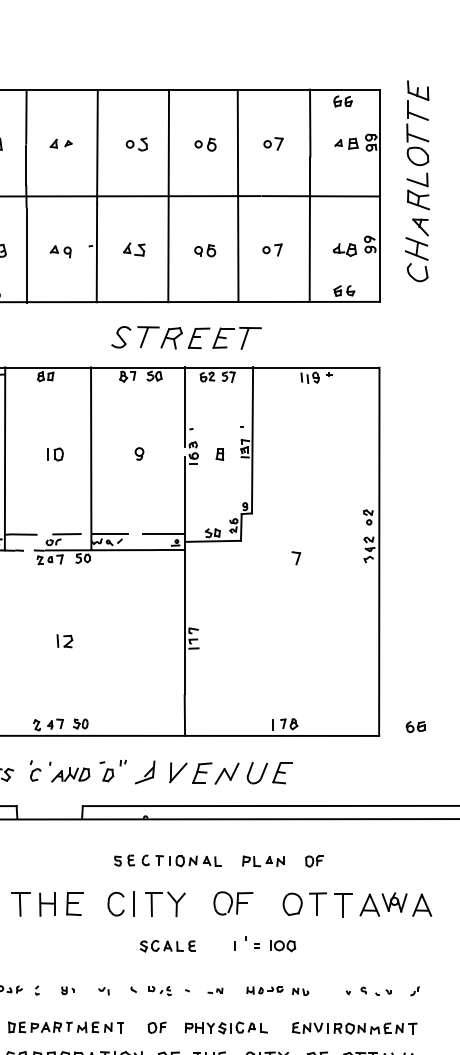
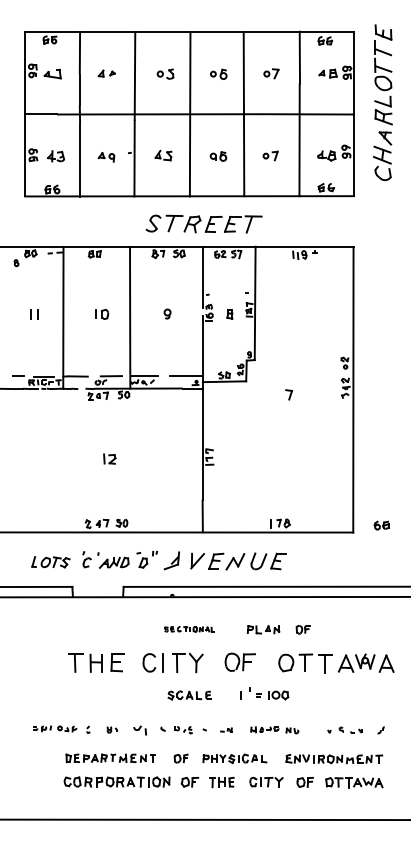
part: (167, 861) -> (189, 629), size x0.6
part: (103, 990) -> (139, 729), size x1.6

